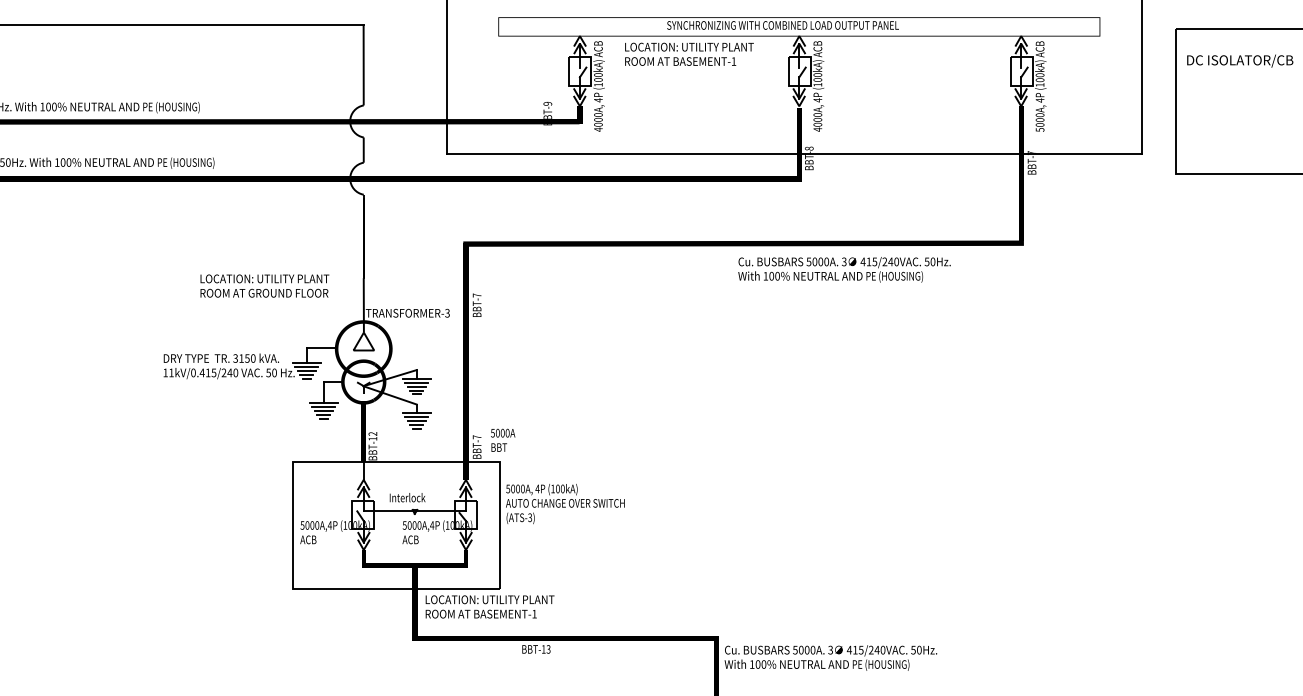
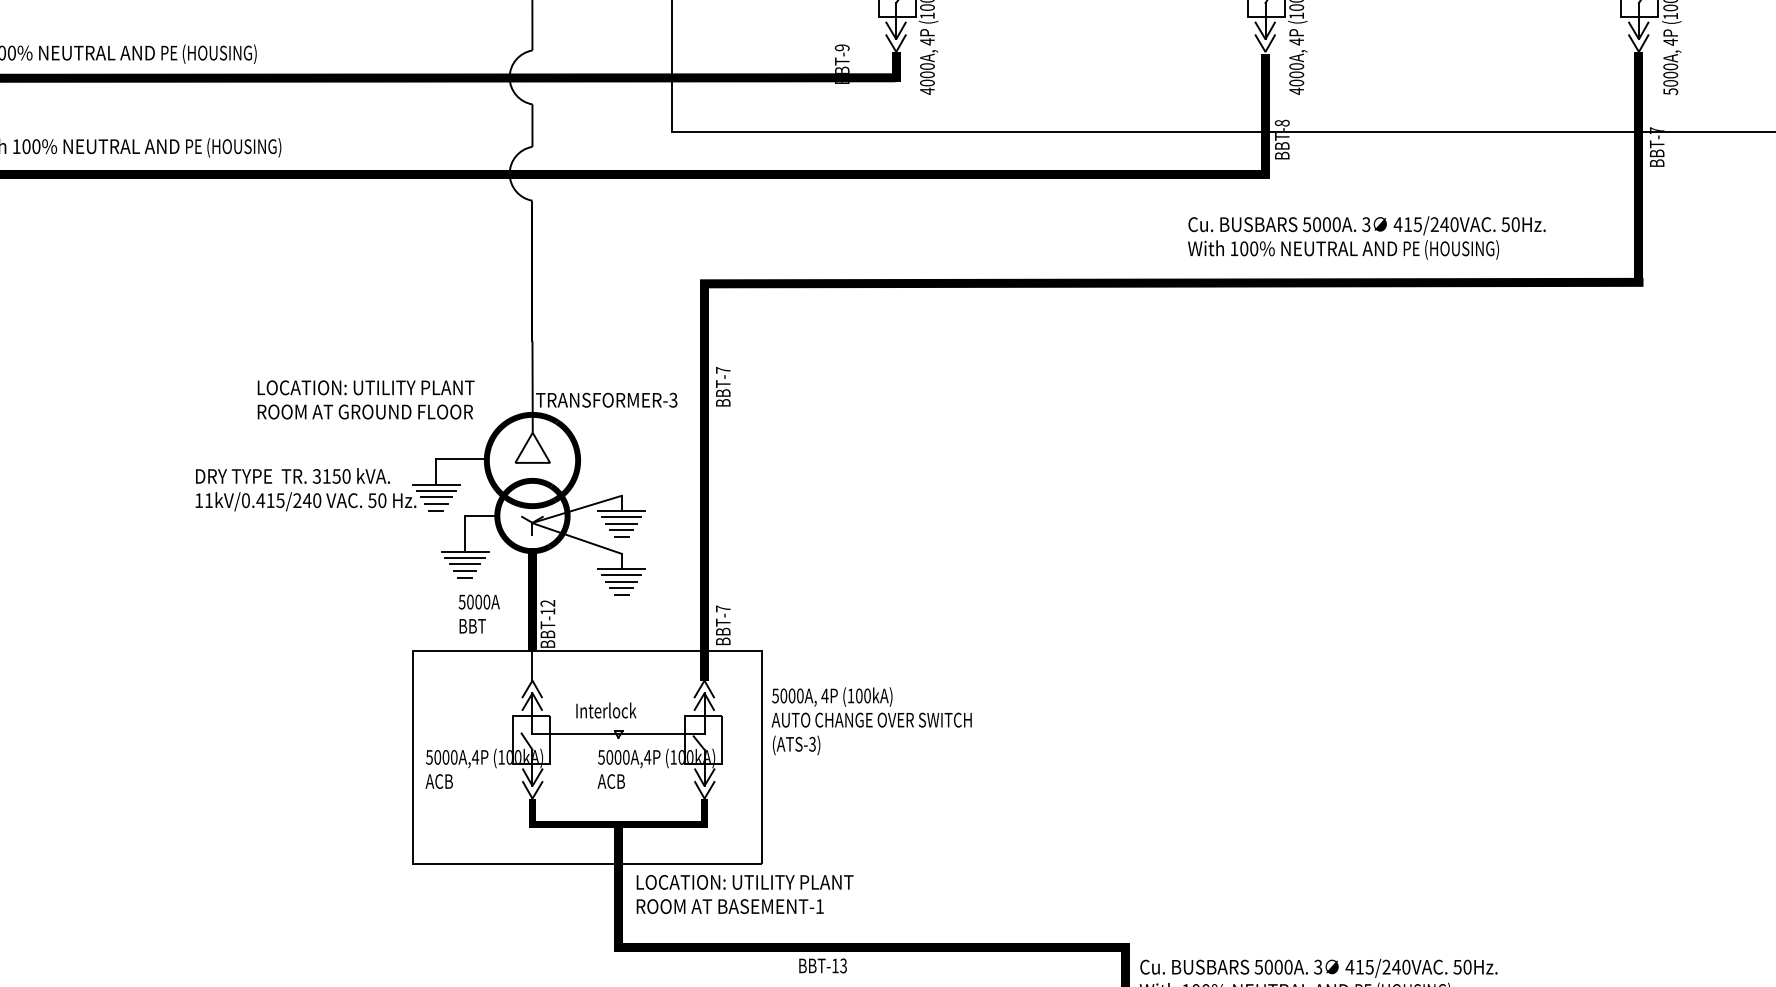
text: (844, 269) -> (1366, 237), moved
text: (264, 285) -> (365, 398), moved
text: (503, 439) -> (479, 612), moved

